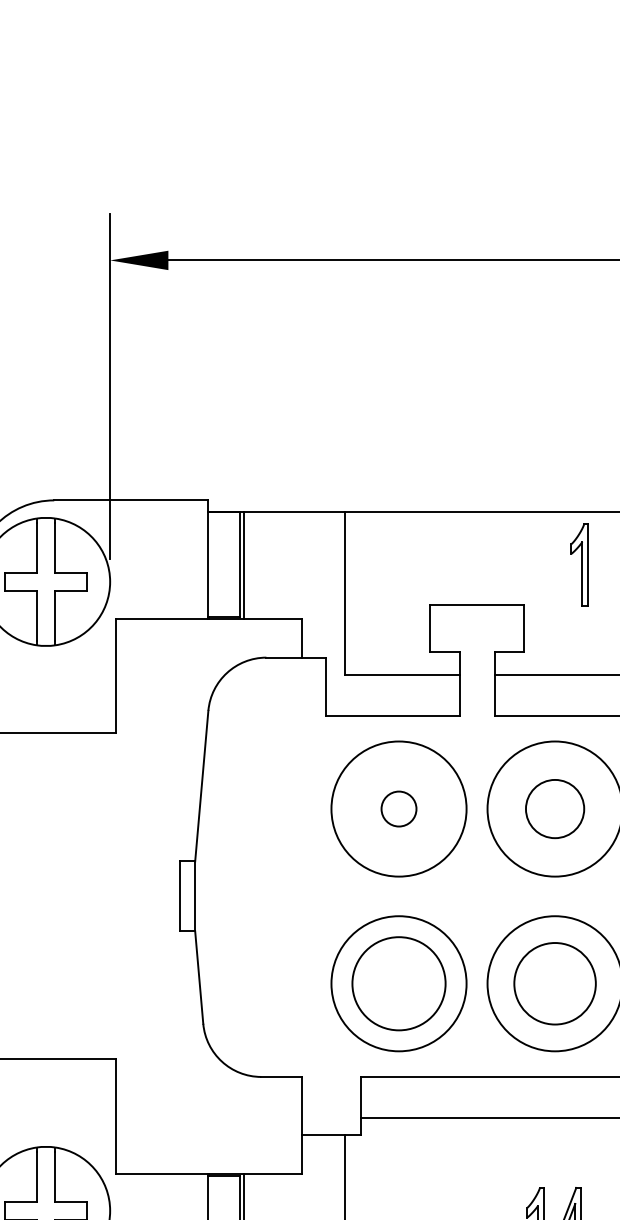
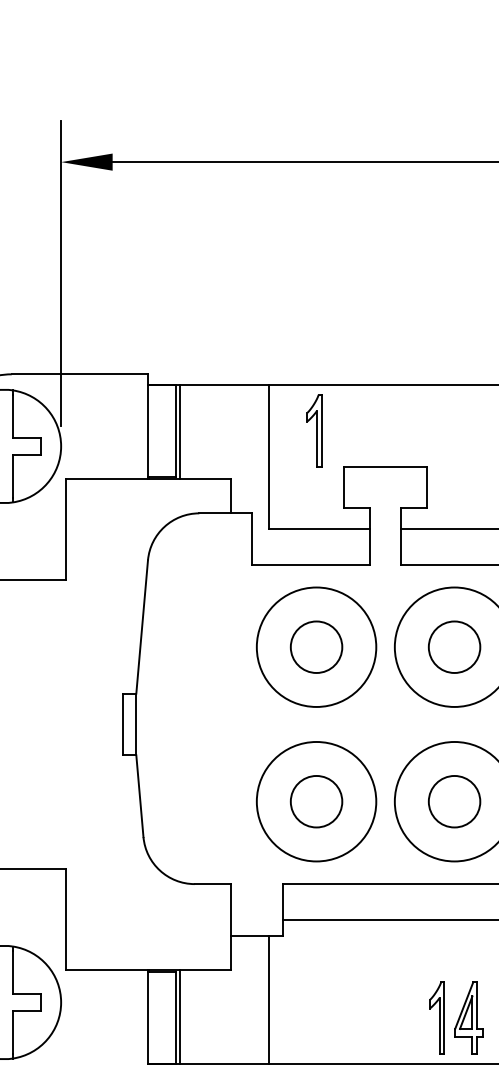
part: (579, 564) -> (314, 431), moved
circle: (398, 808) -> (316, 646), size x1.67
circle: (398, 983) -> (316, 801), size x0.62
circle: (554, 983) -> (454, 801), size x0.71

